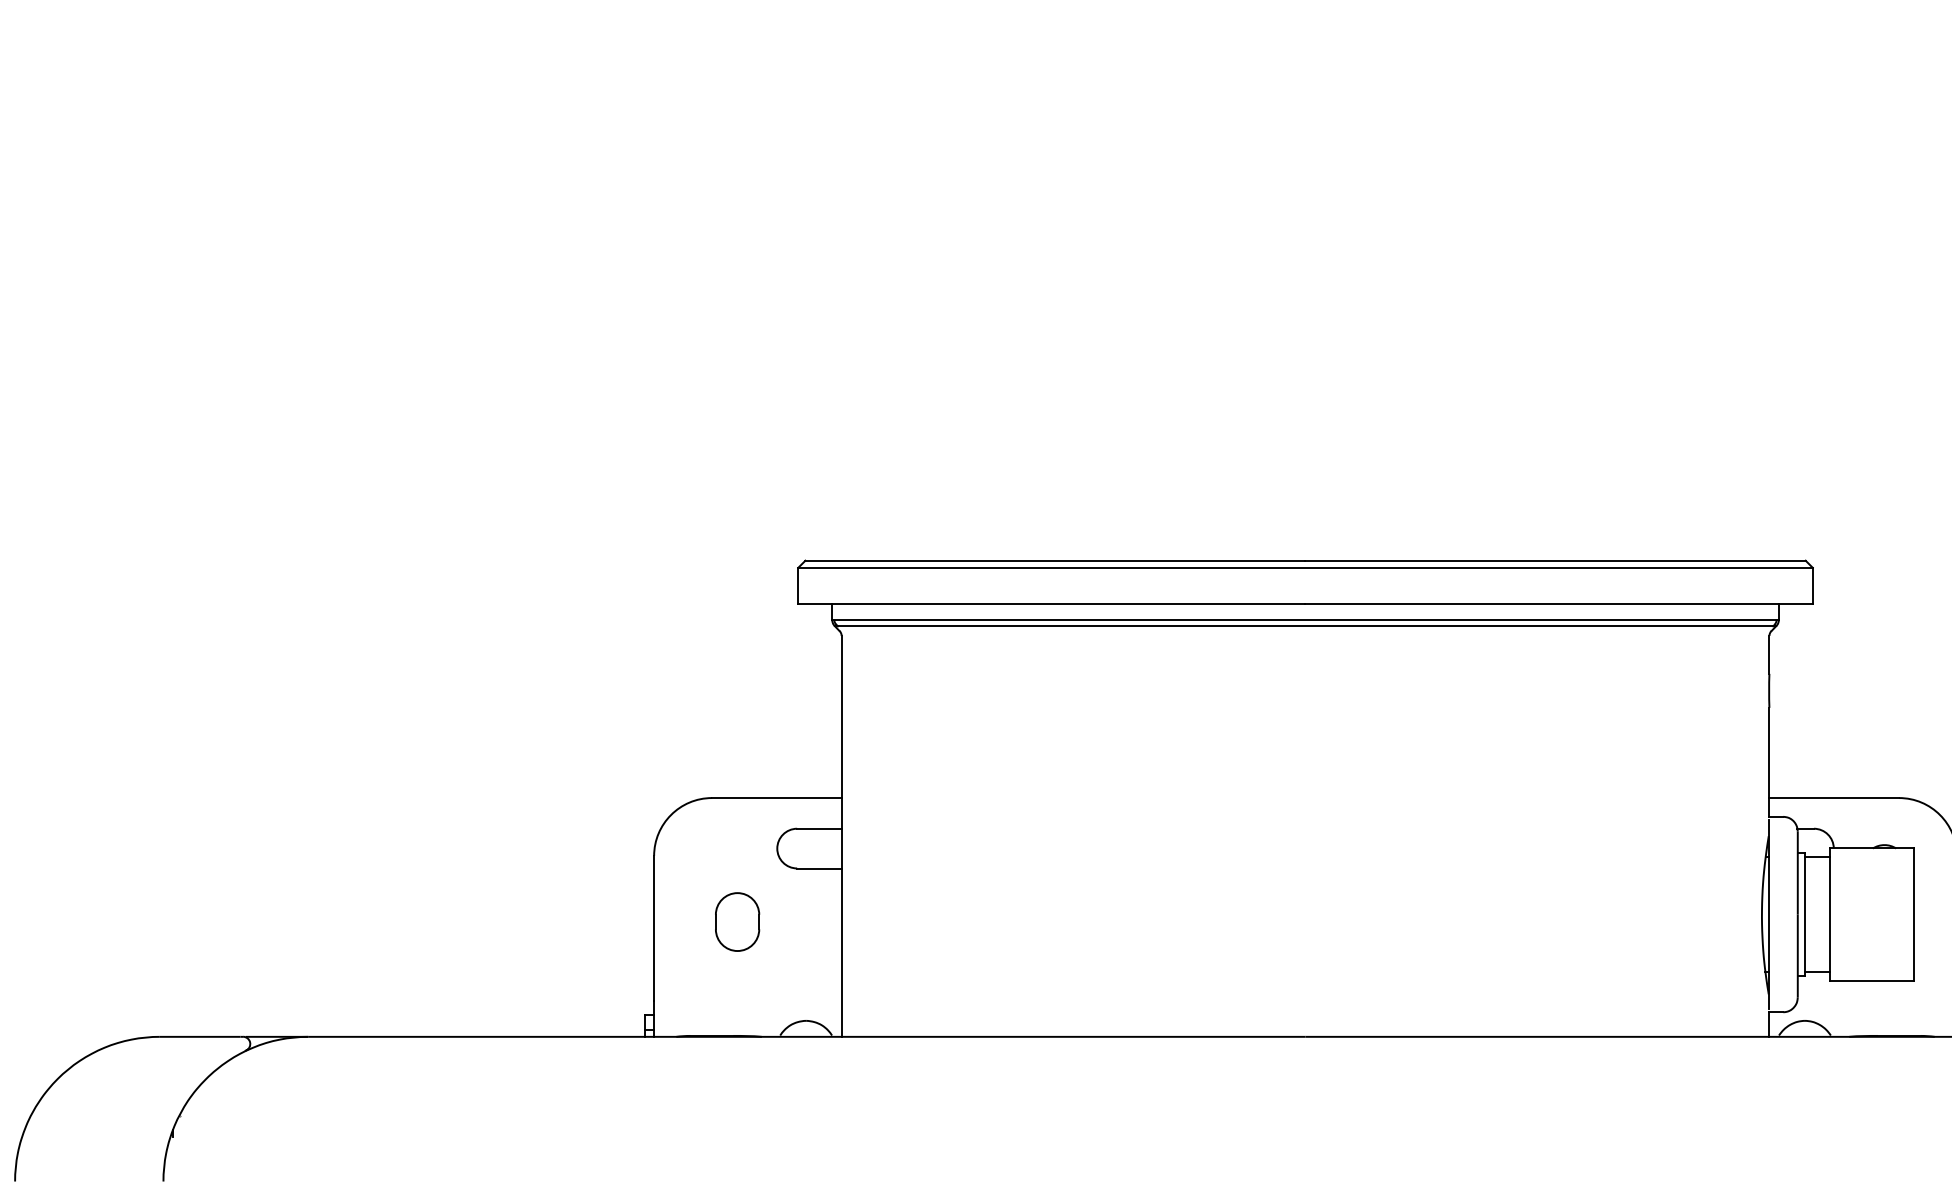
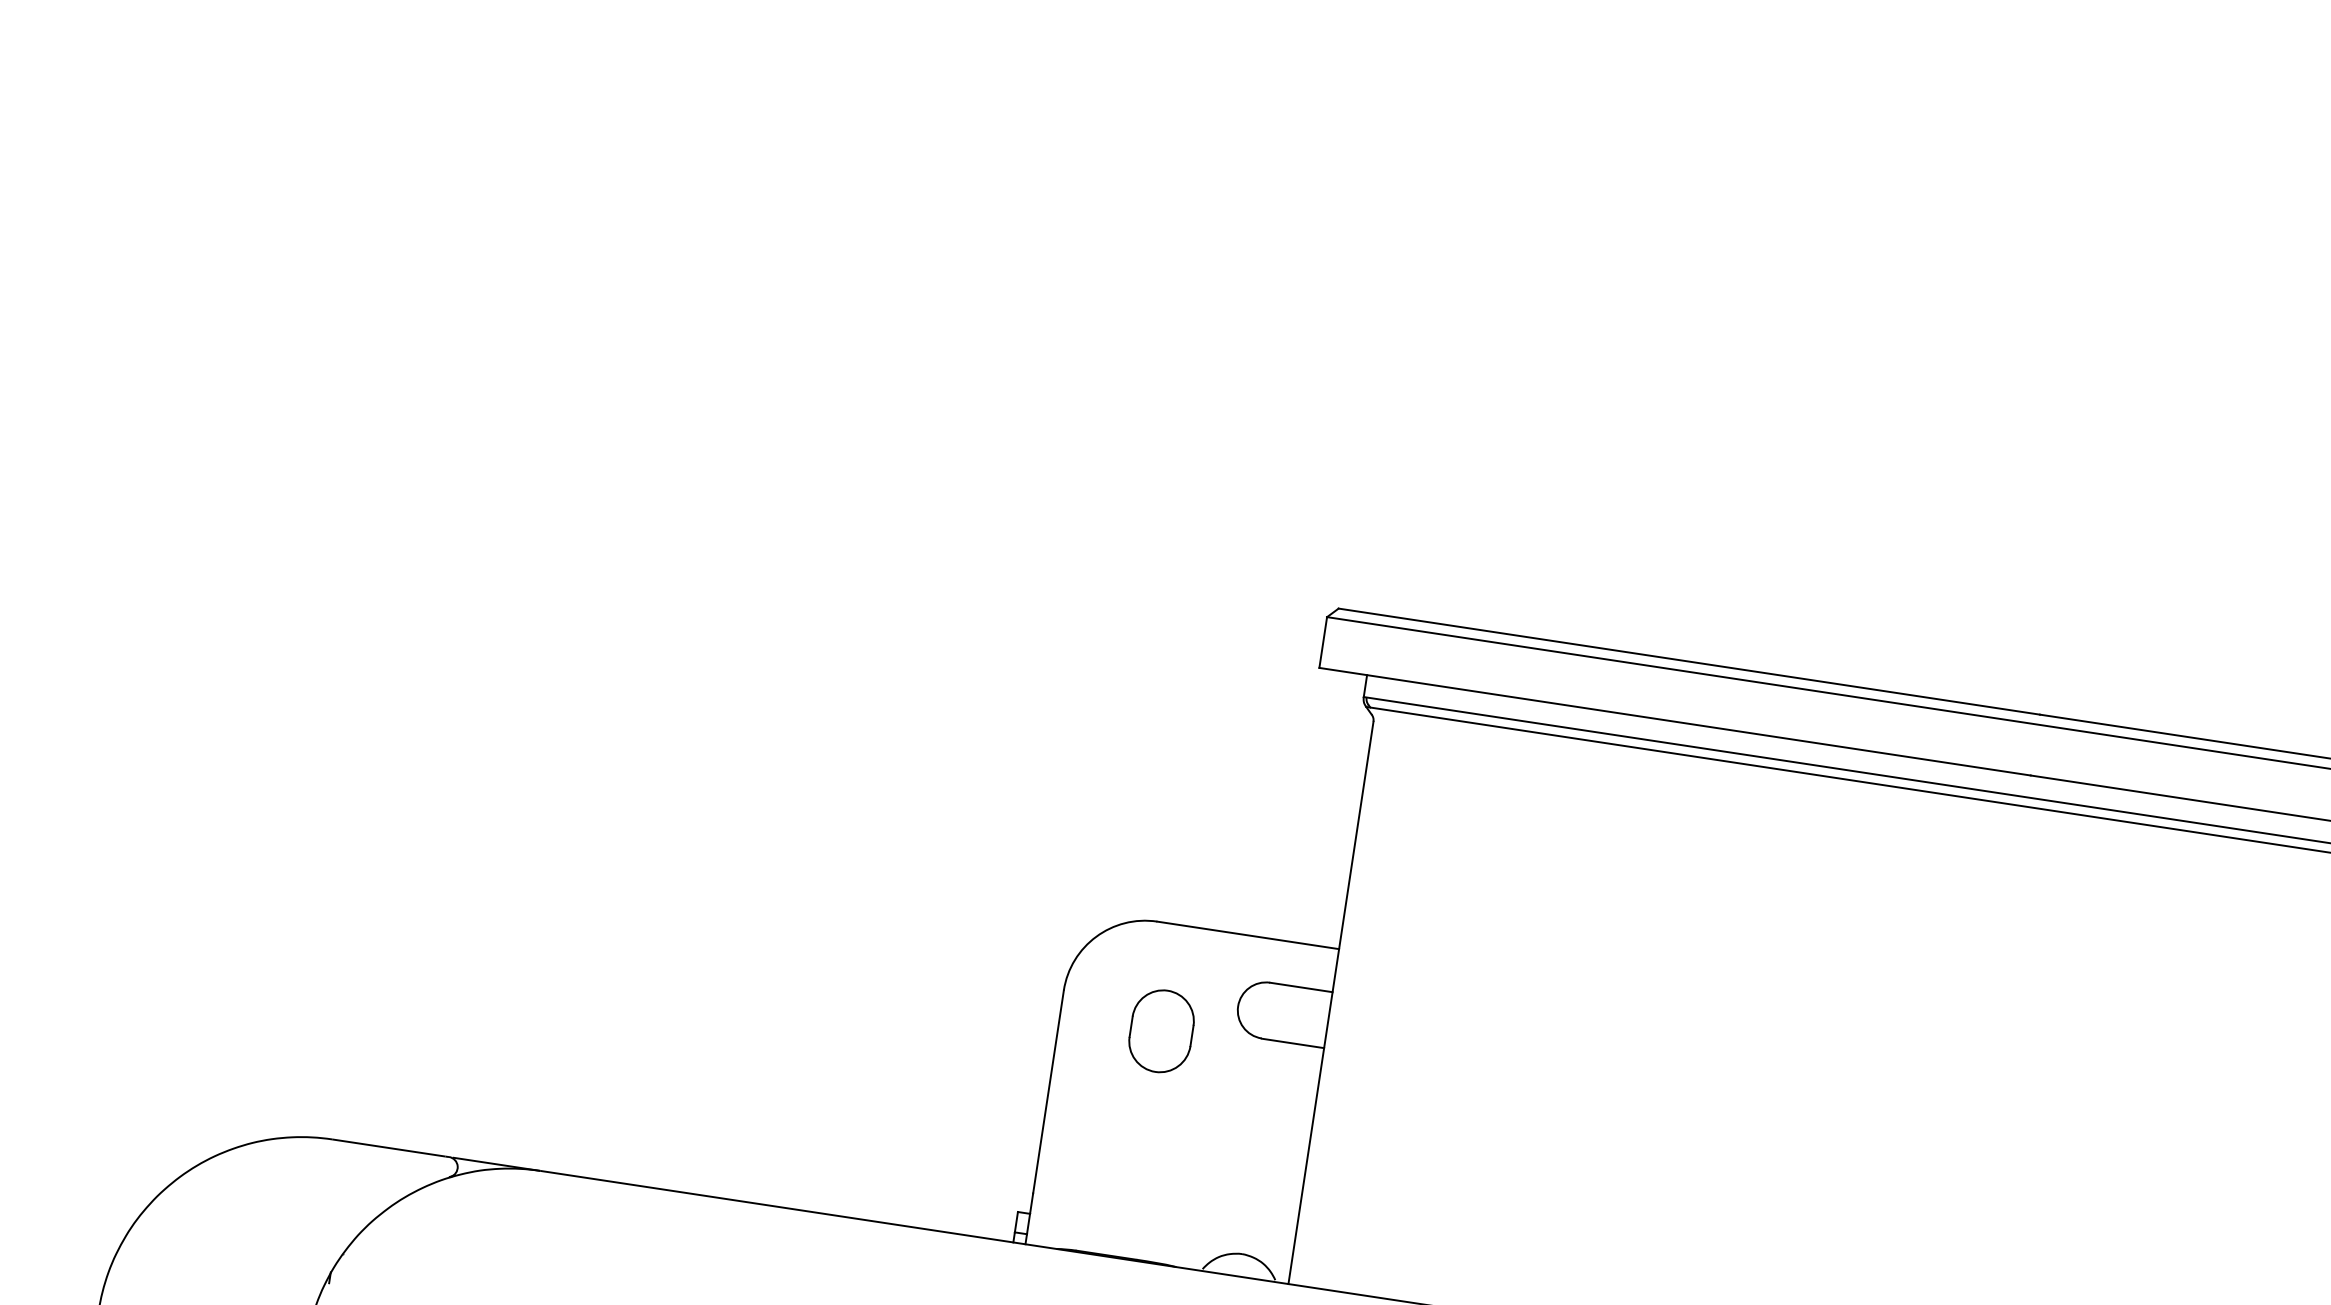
part: (737, 921) -> (1161, 1030), moved

